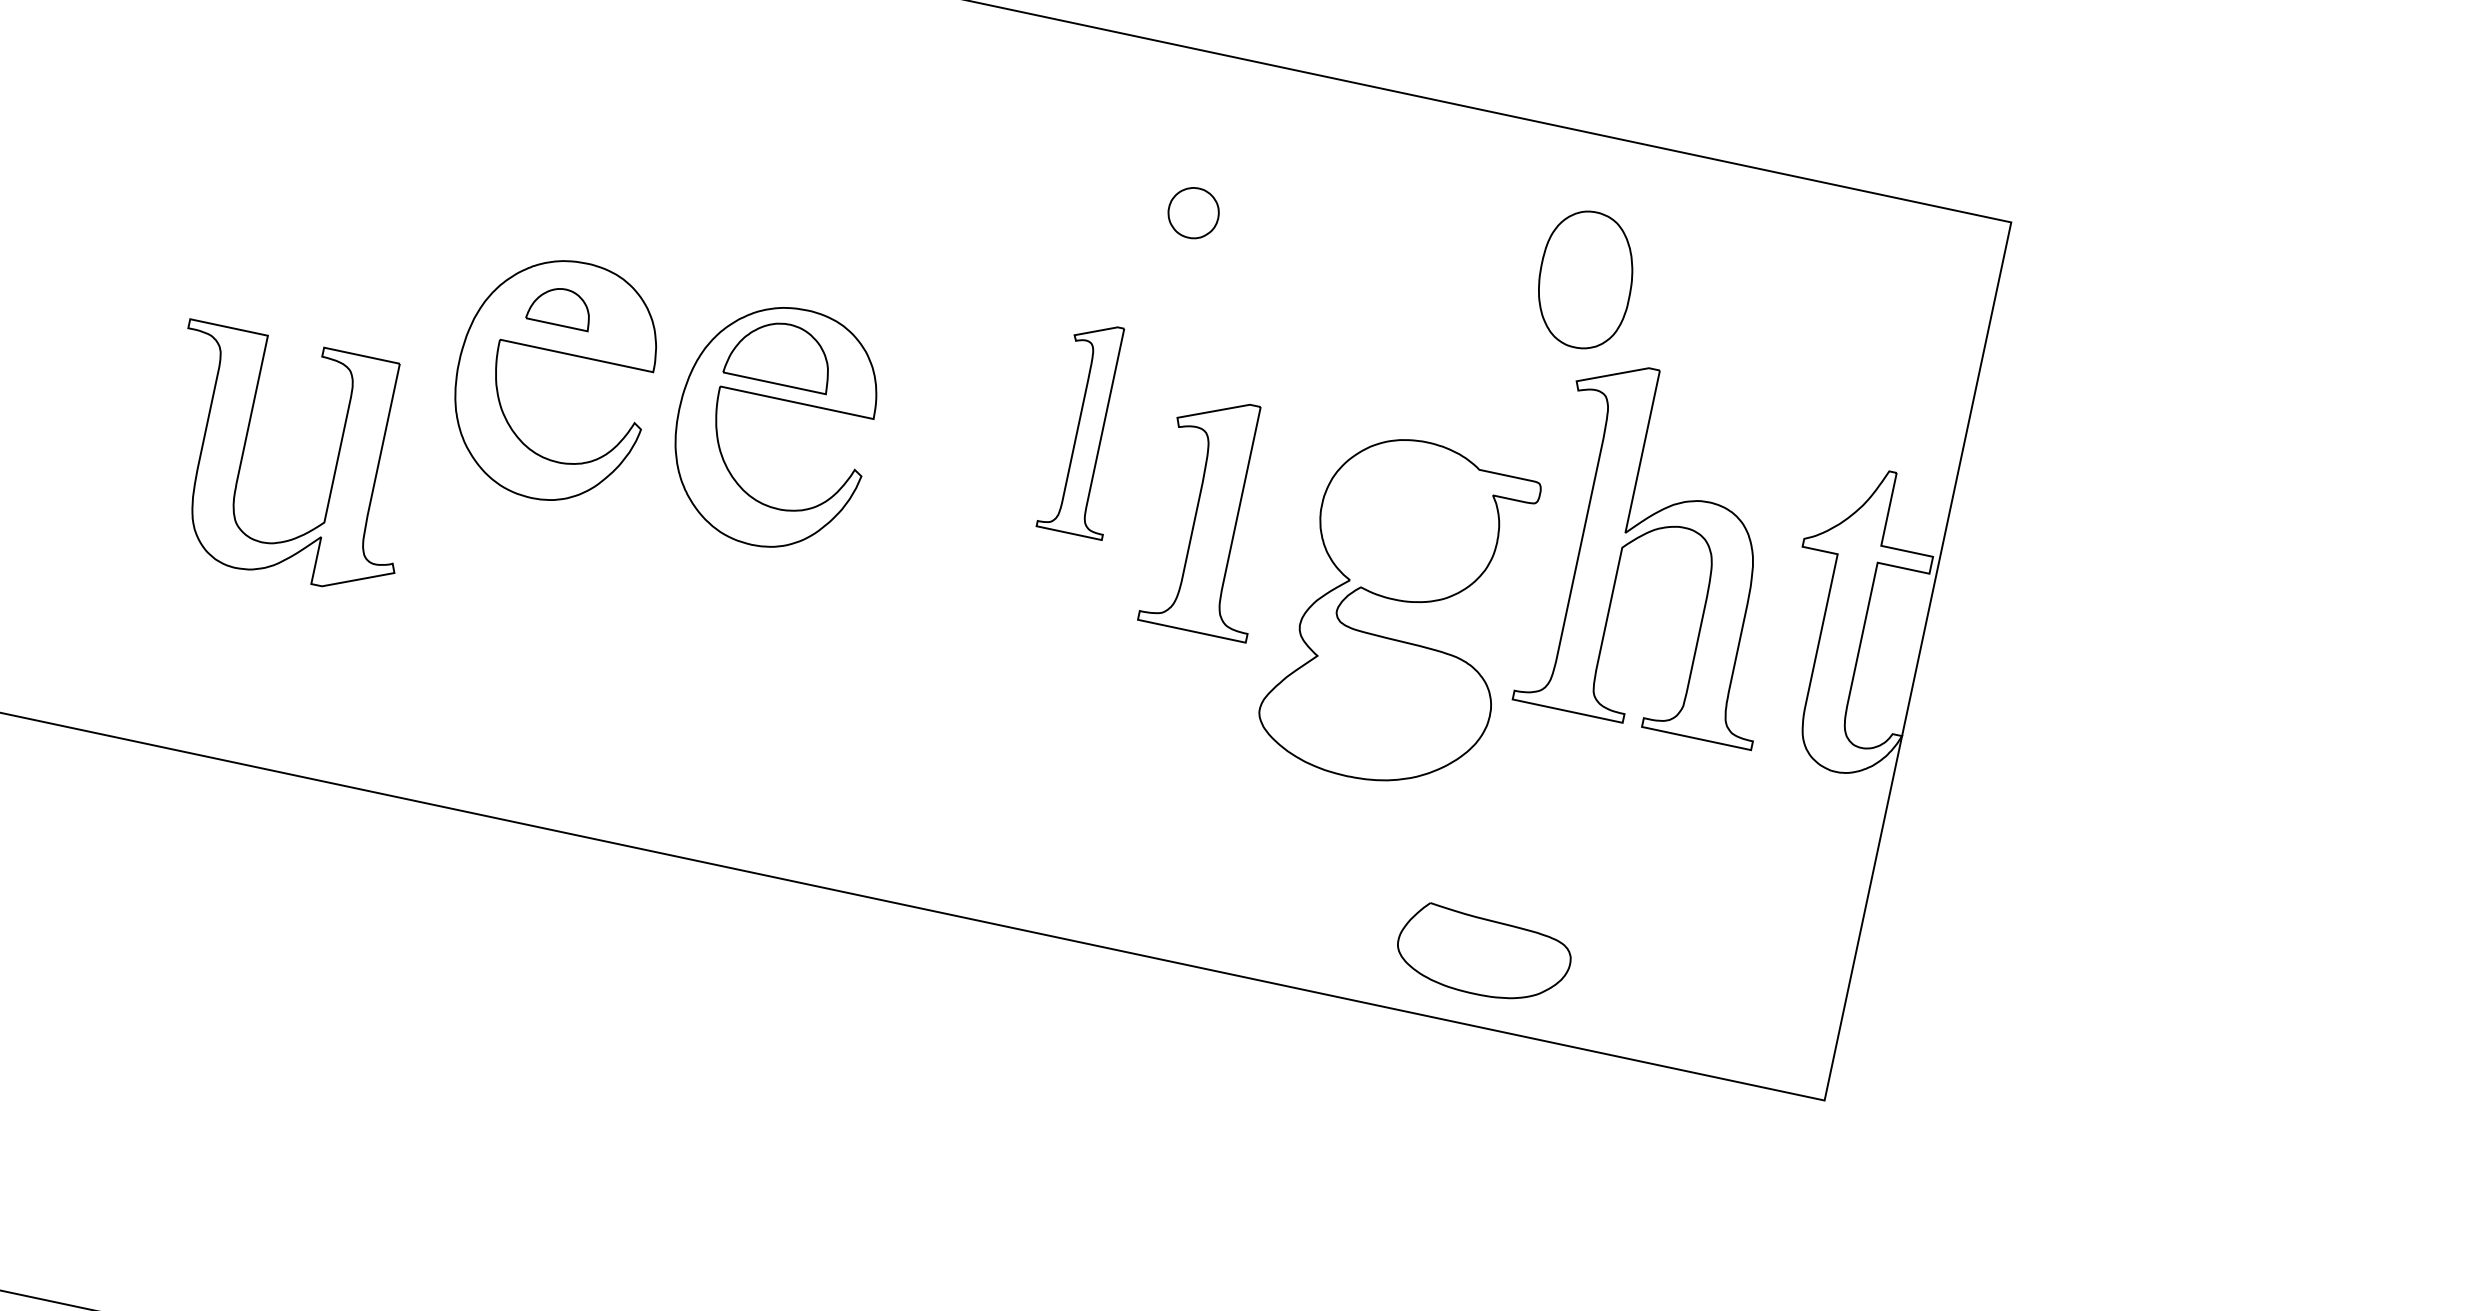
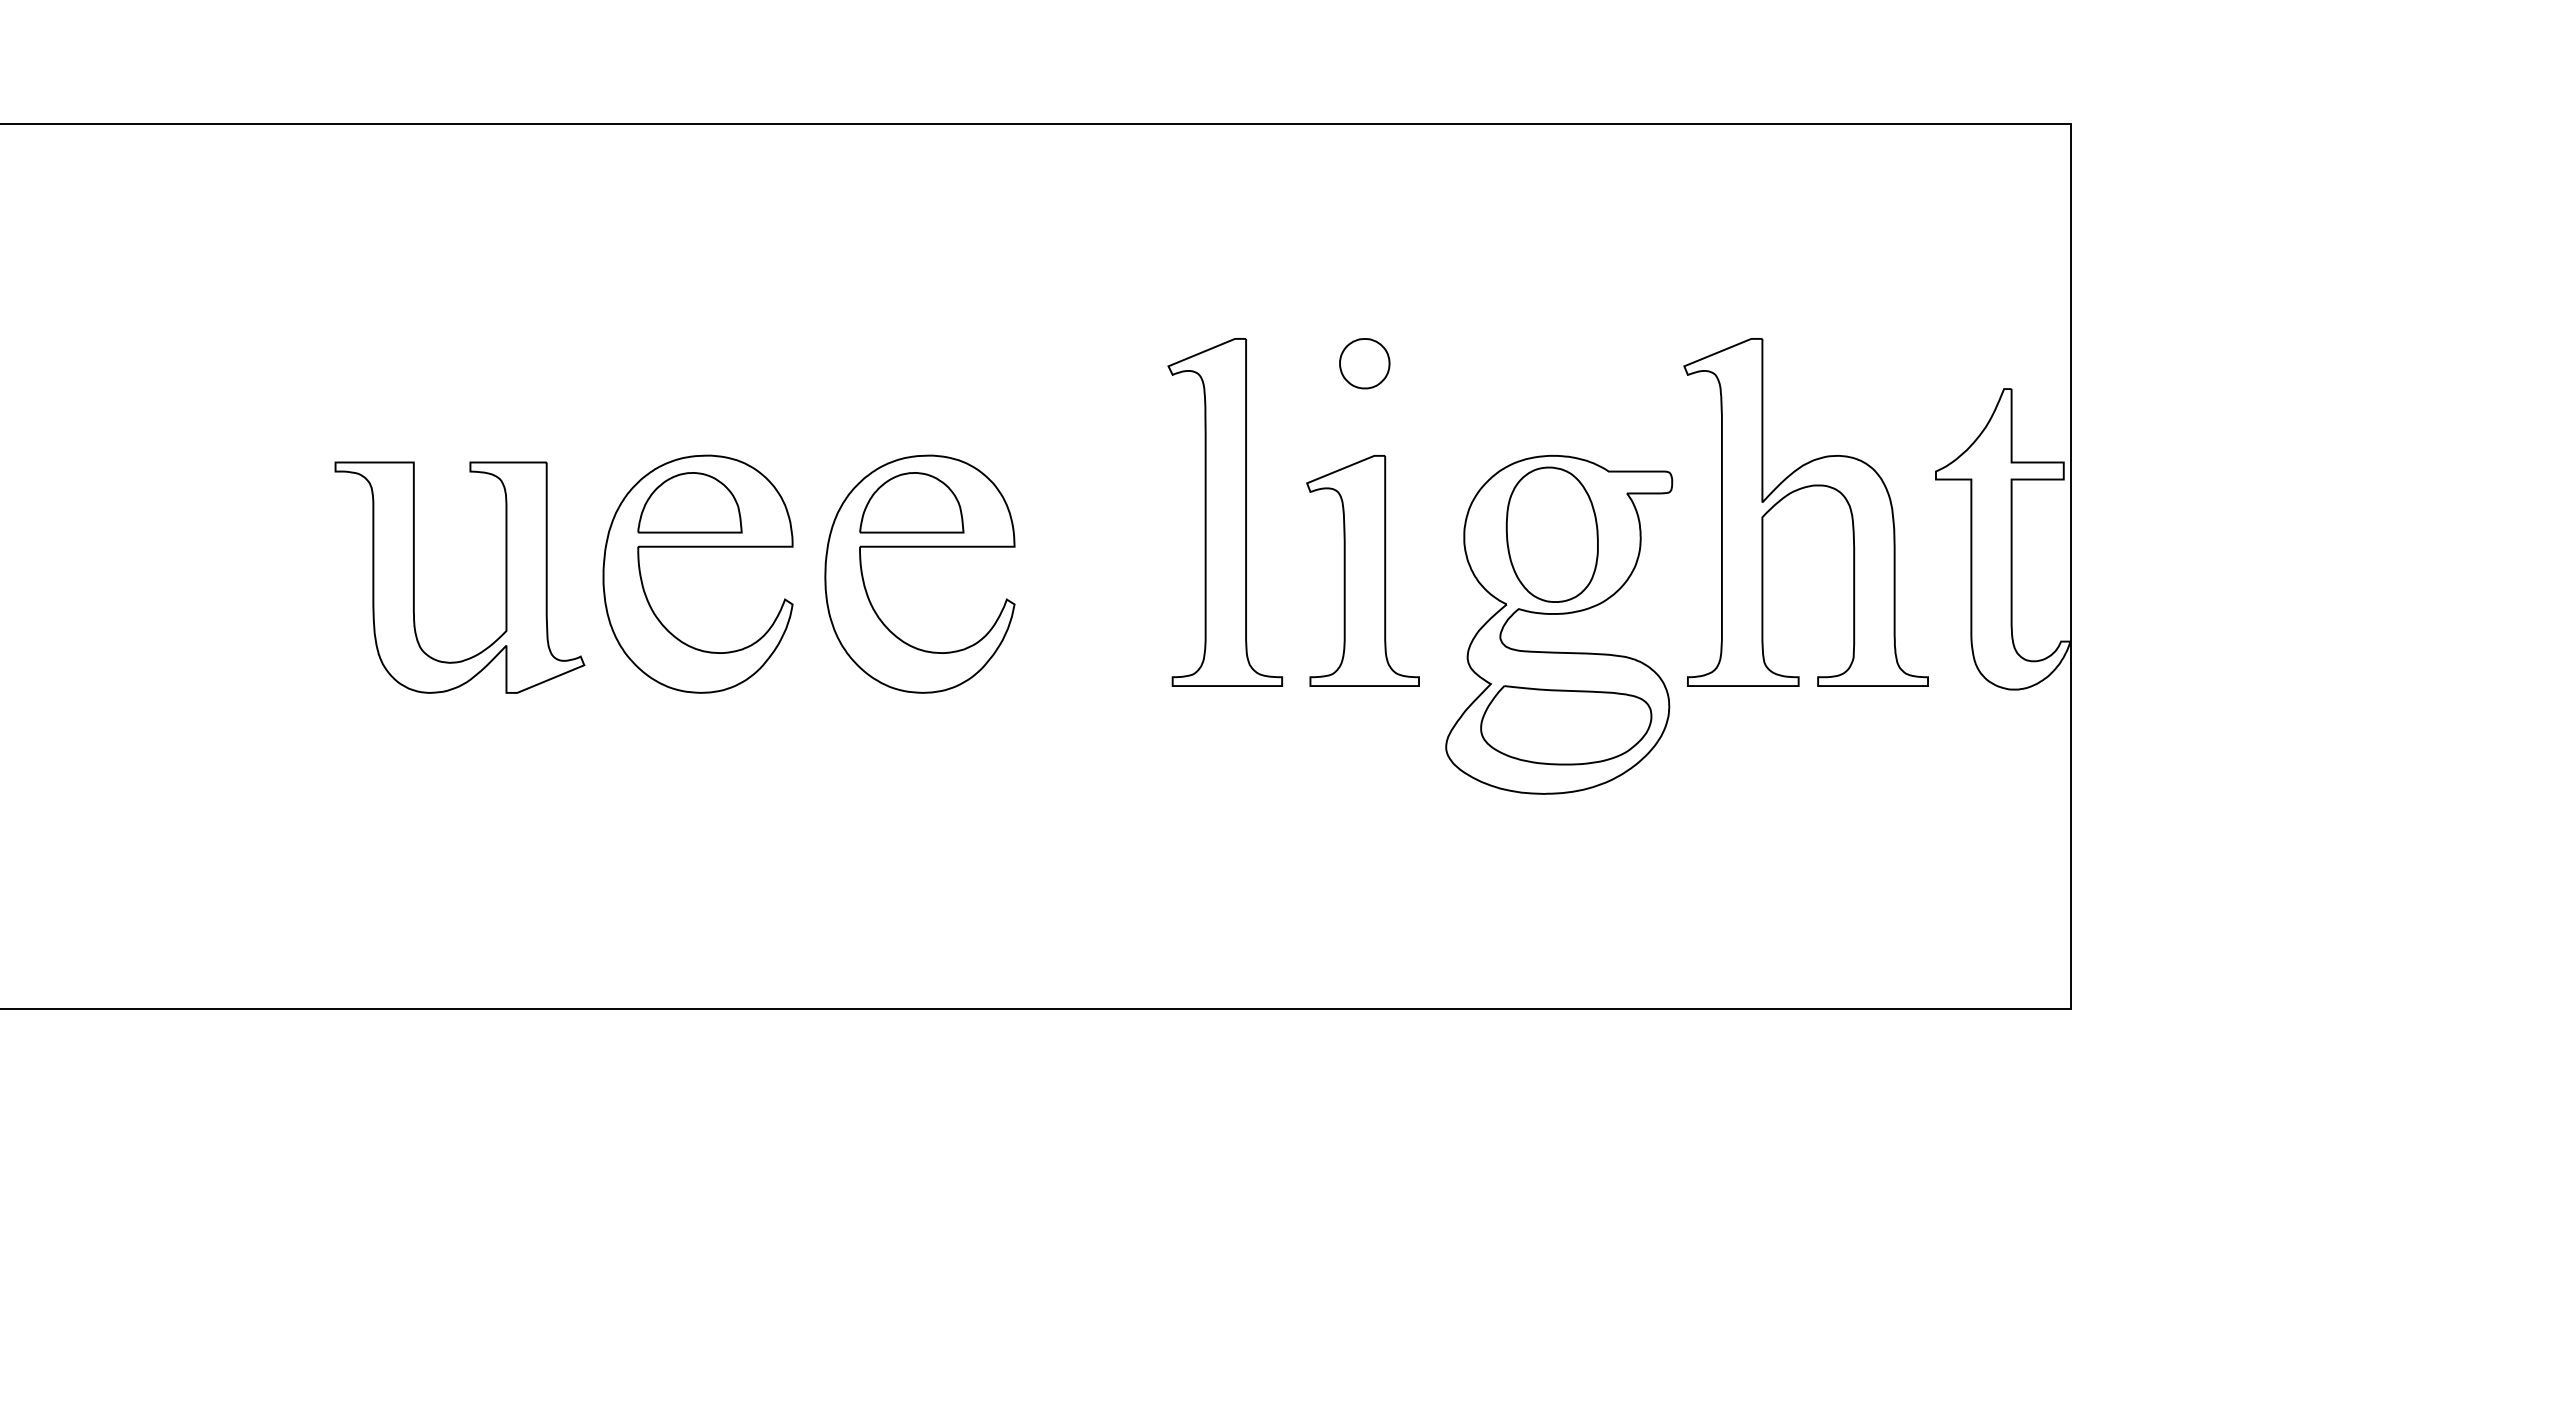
part: (1193, 212) -> (1364, 363), moved
part: (1584, 279) -> (1551, 534), moved
part: (560, 306) -> (689, 502), size x1.67
part: (1089, 429) -> (1224, 512), size x1.67
part: (244, 450) -> (414, 577), moved
part: (1483, 955) -> (1566, 725), moved

